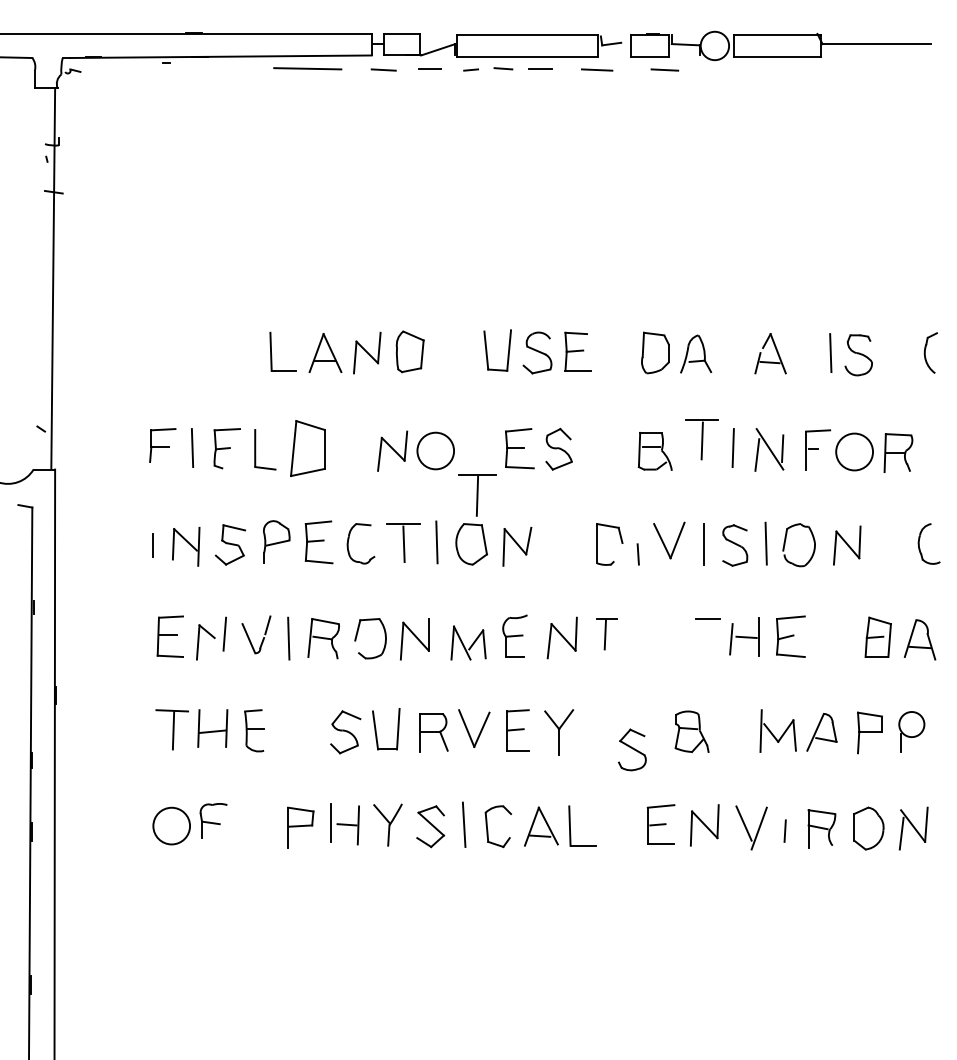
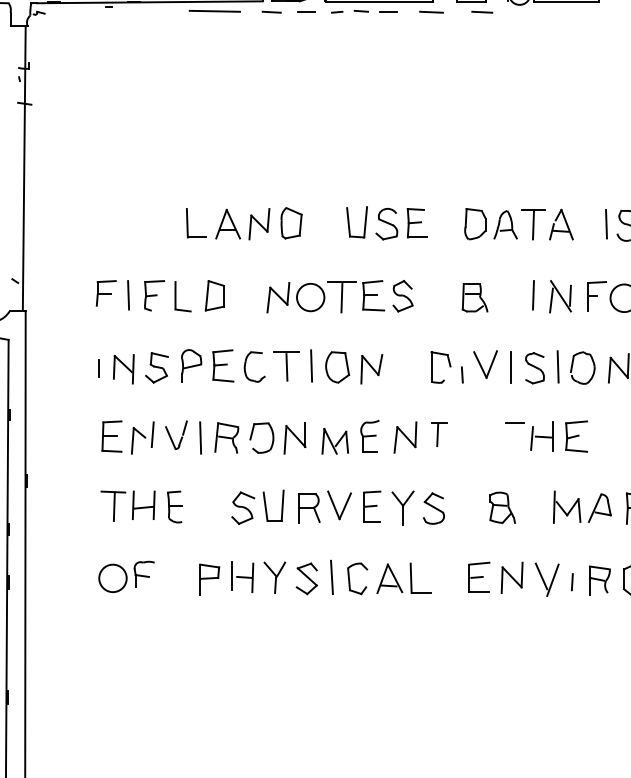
part: (701, 439) -> (532, 224), moved
part: (307, 448) -> (214, 295), size x0.71
part: (477, 495) -> (341, 297), moved
part: (632, 749) -> (434, 508), moved

